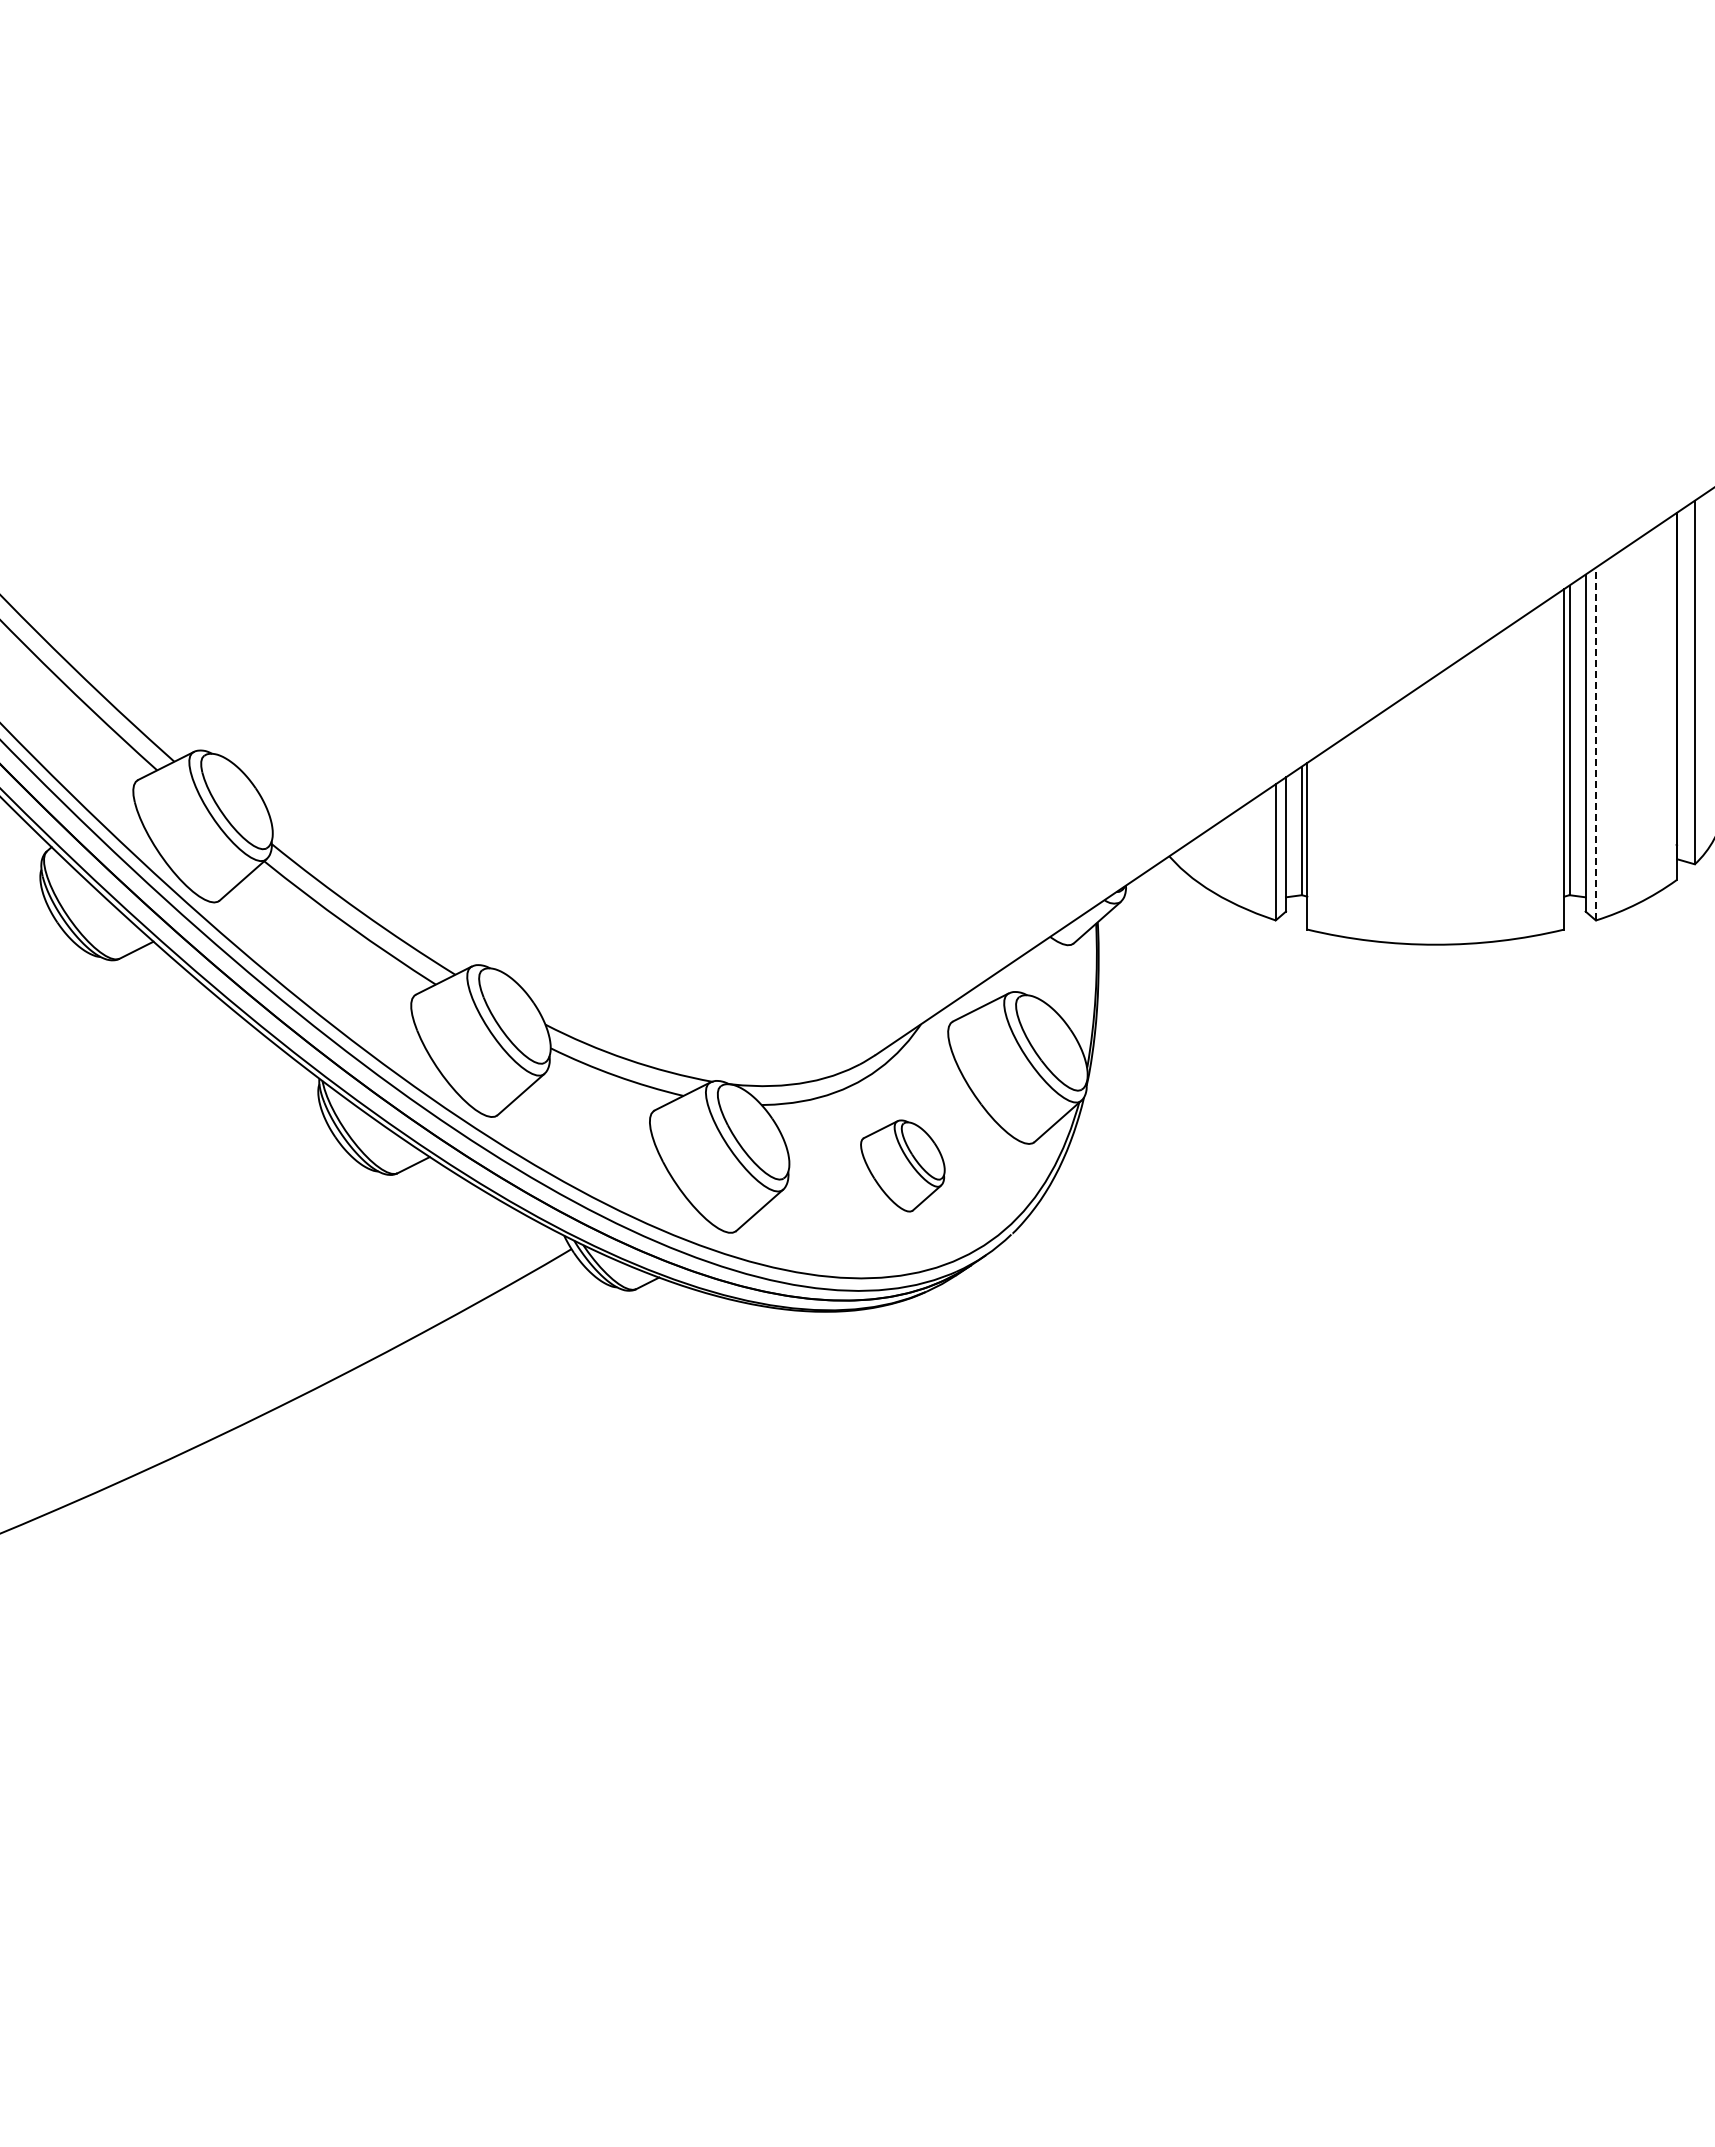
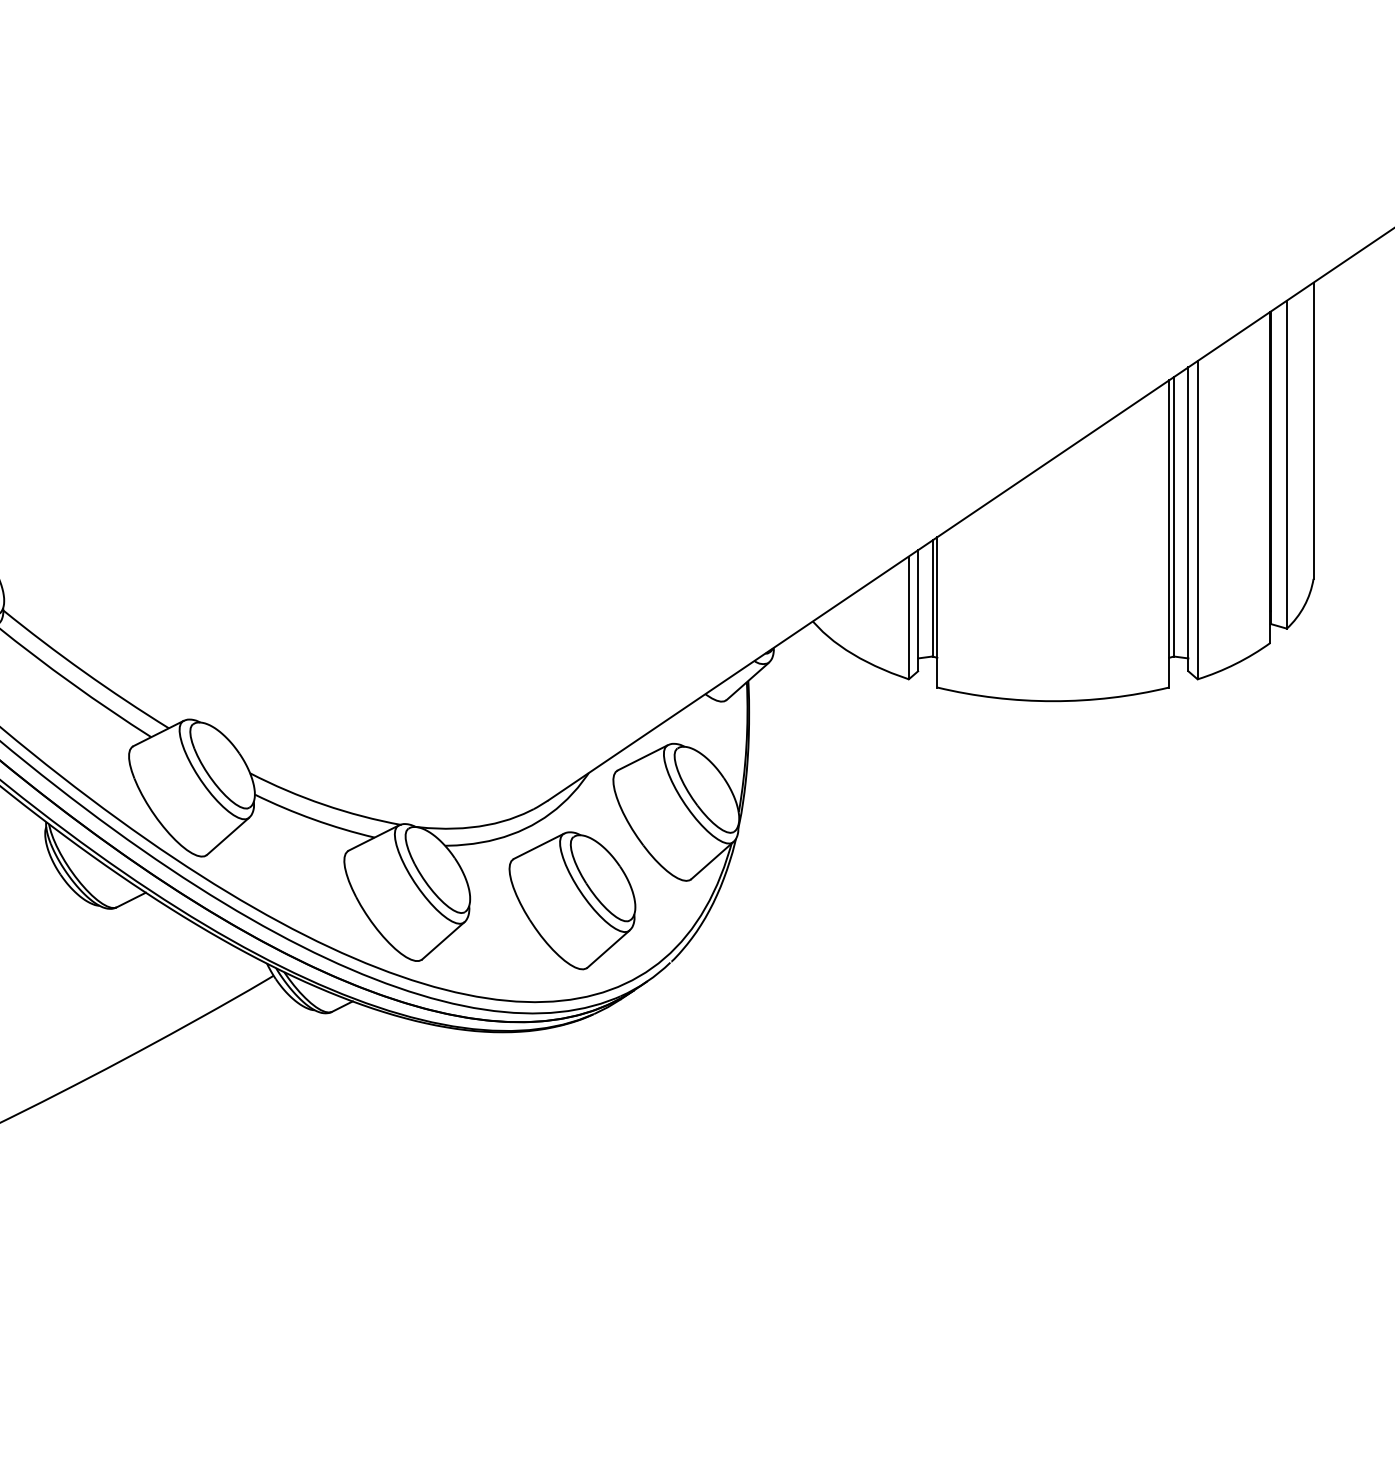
line: (1595, 743) -> (1197, 519), dashed -> solid
part: (902, 1165) -> (572, 900), size x1.67

